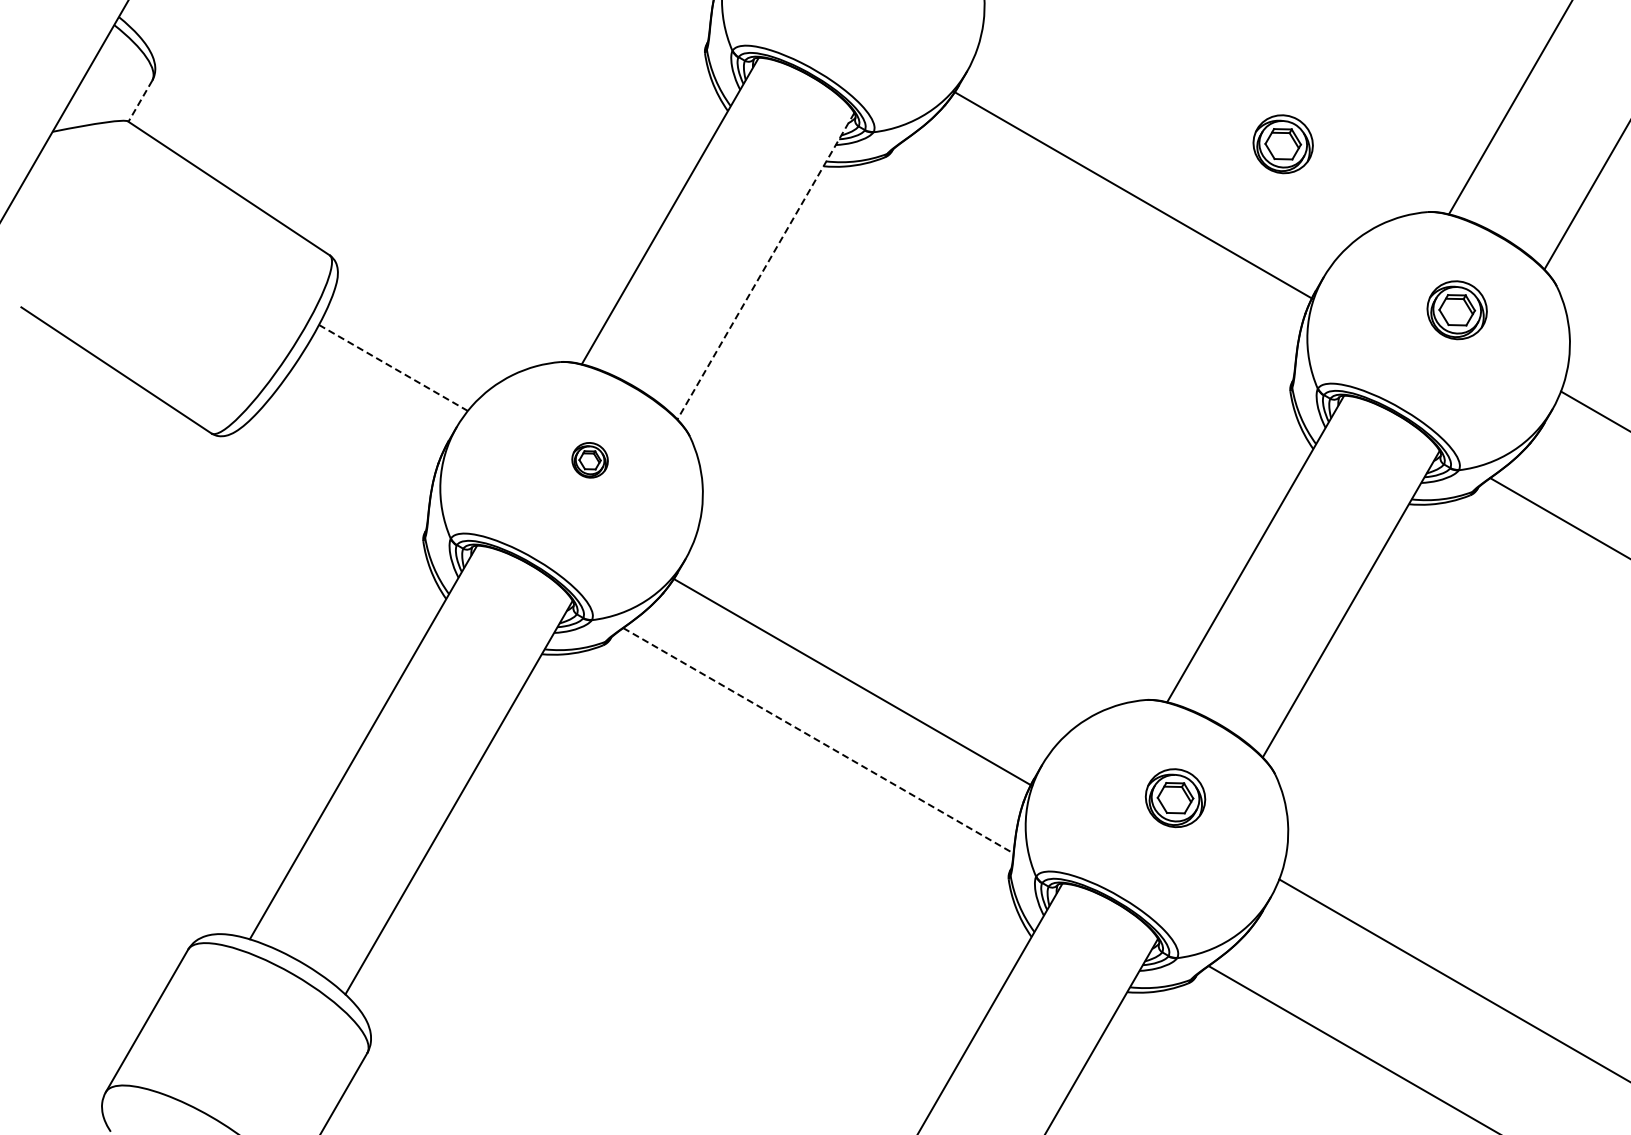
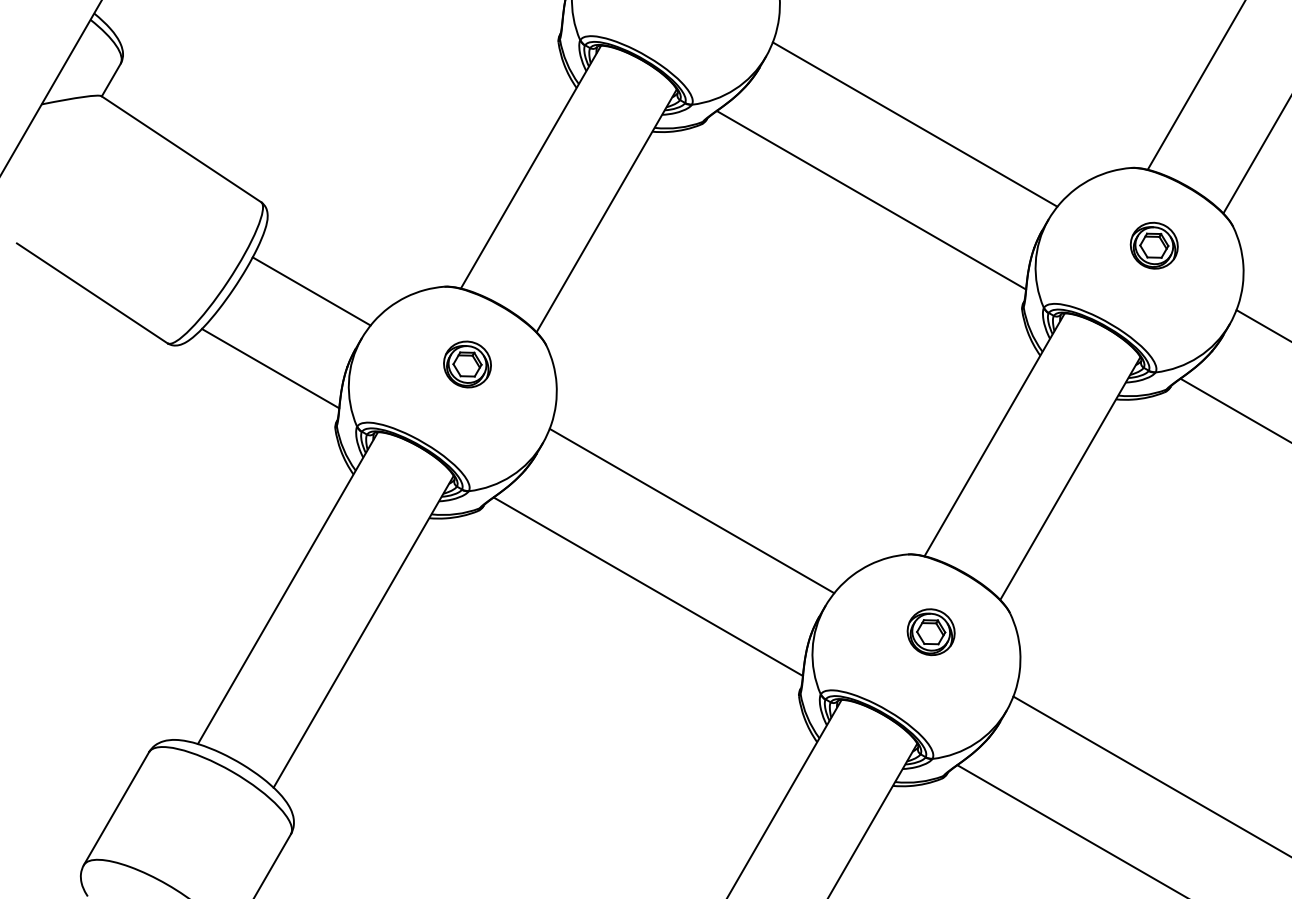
line: (140, 101) -> (111, 80), dashed -> solid
part: (1282, 144) -> (1015, 114), removed
line: (1132, 195) -> (914, 124), moved
line: (1099, 252) -> (870, 199), added
line: (765, 266) -> (606, 211), dashed -> solid
line: (393, 367) -> (311, 291), dashed -> solid
part: (589, 460) -> (466, 364), size x1.67
line: (341, 465) -> (270, 368), added
line: (852, 681) -> (691, 510), moved
line: (818, 741) -> (648, 587), dashed -> solid

